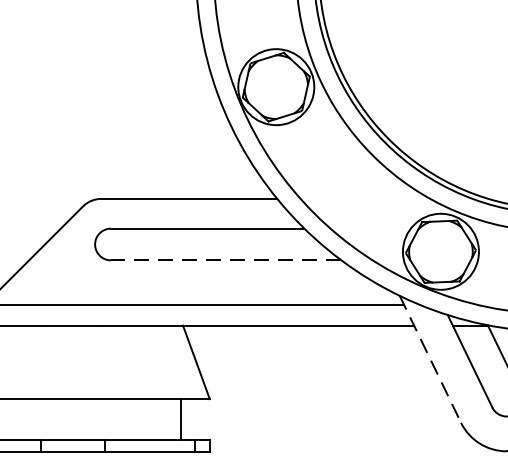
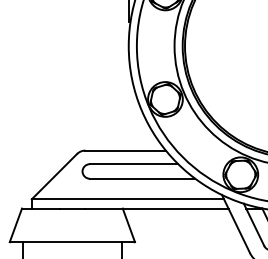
line: (226, 259) -> (142, 178), dashed -> solid
line: (431, 360) -> (236, 224), dashed -> solid

